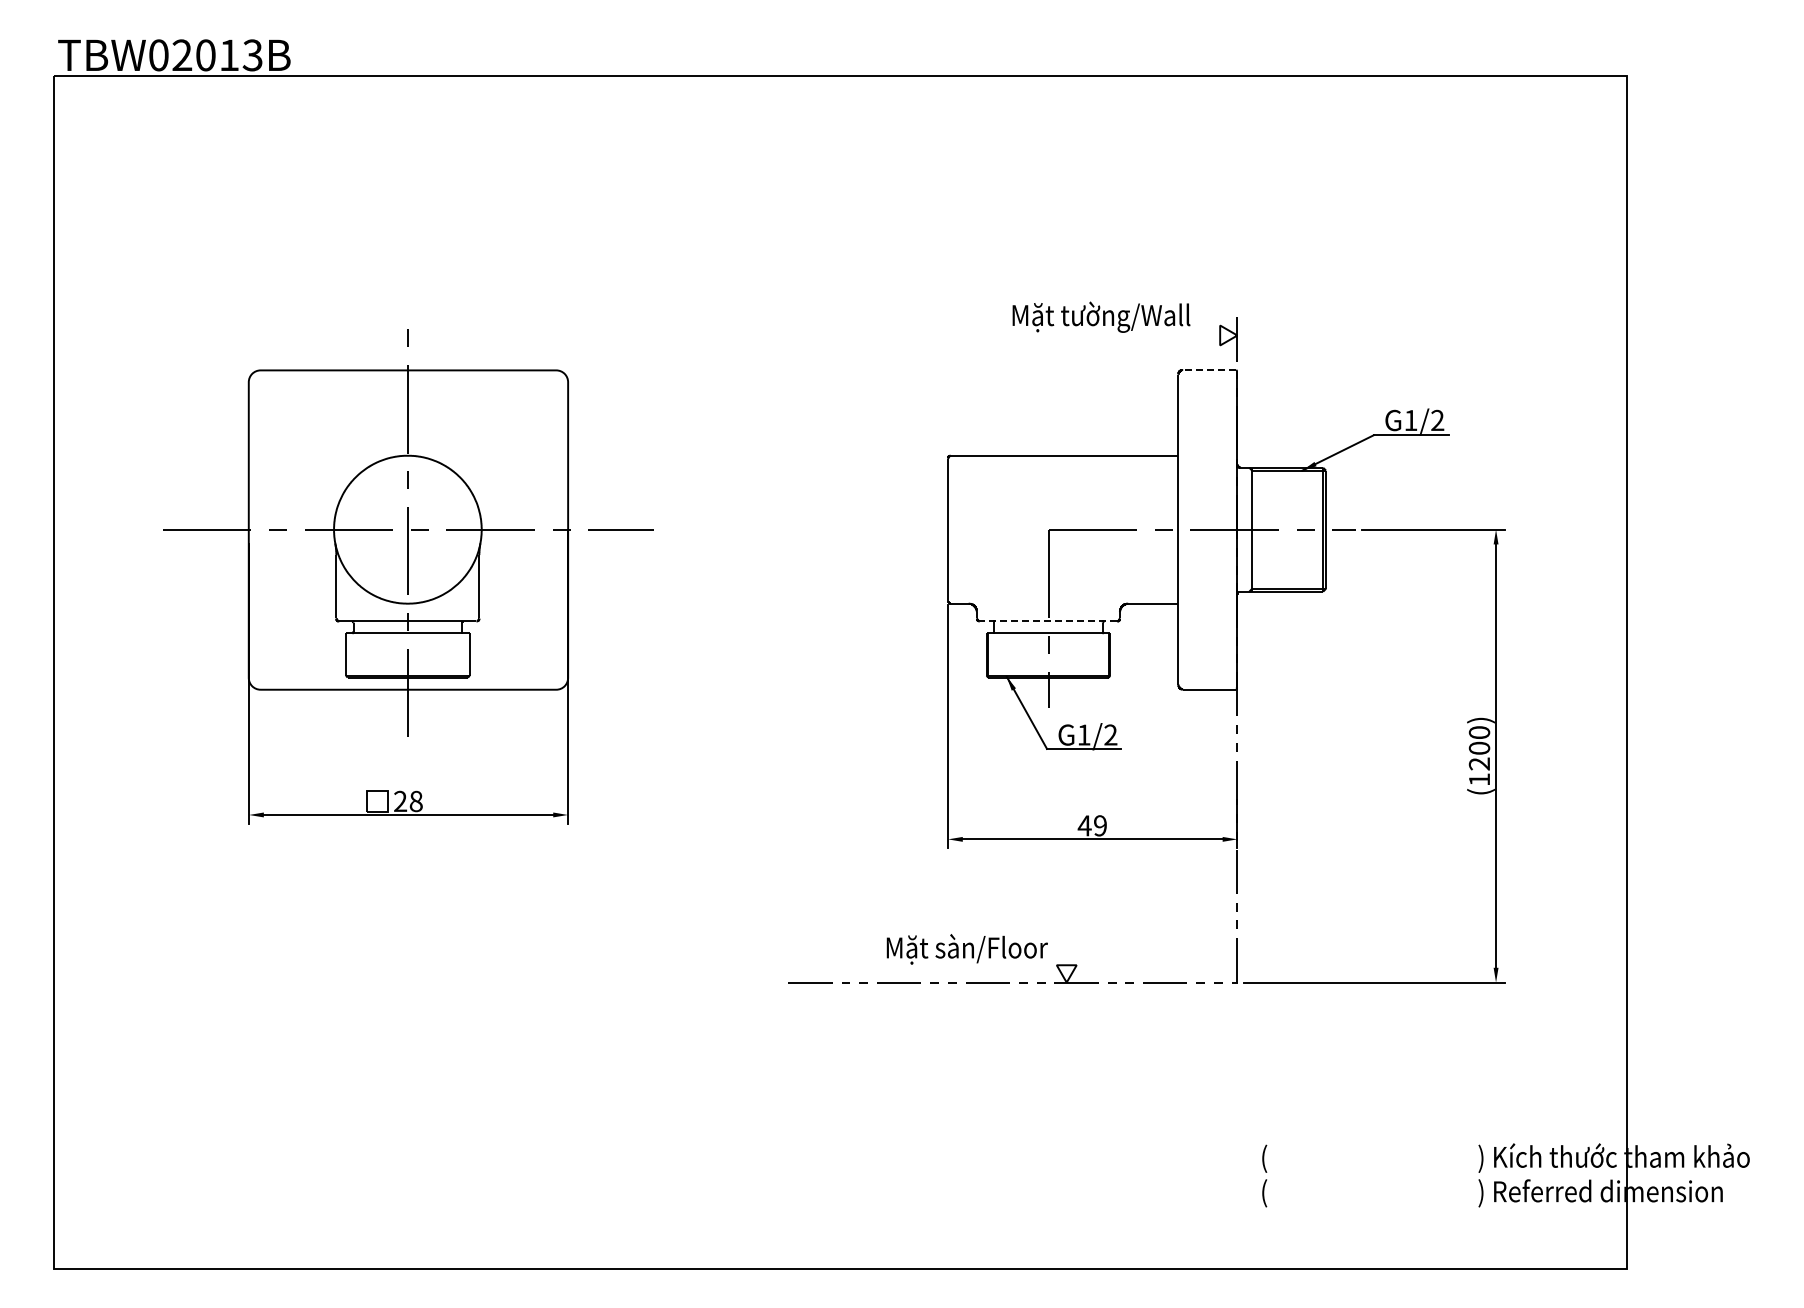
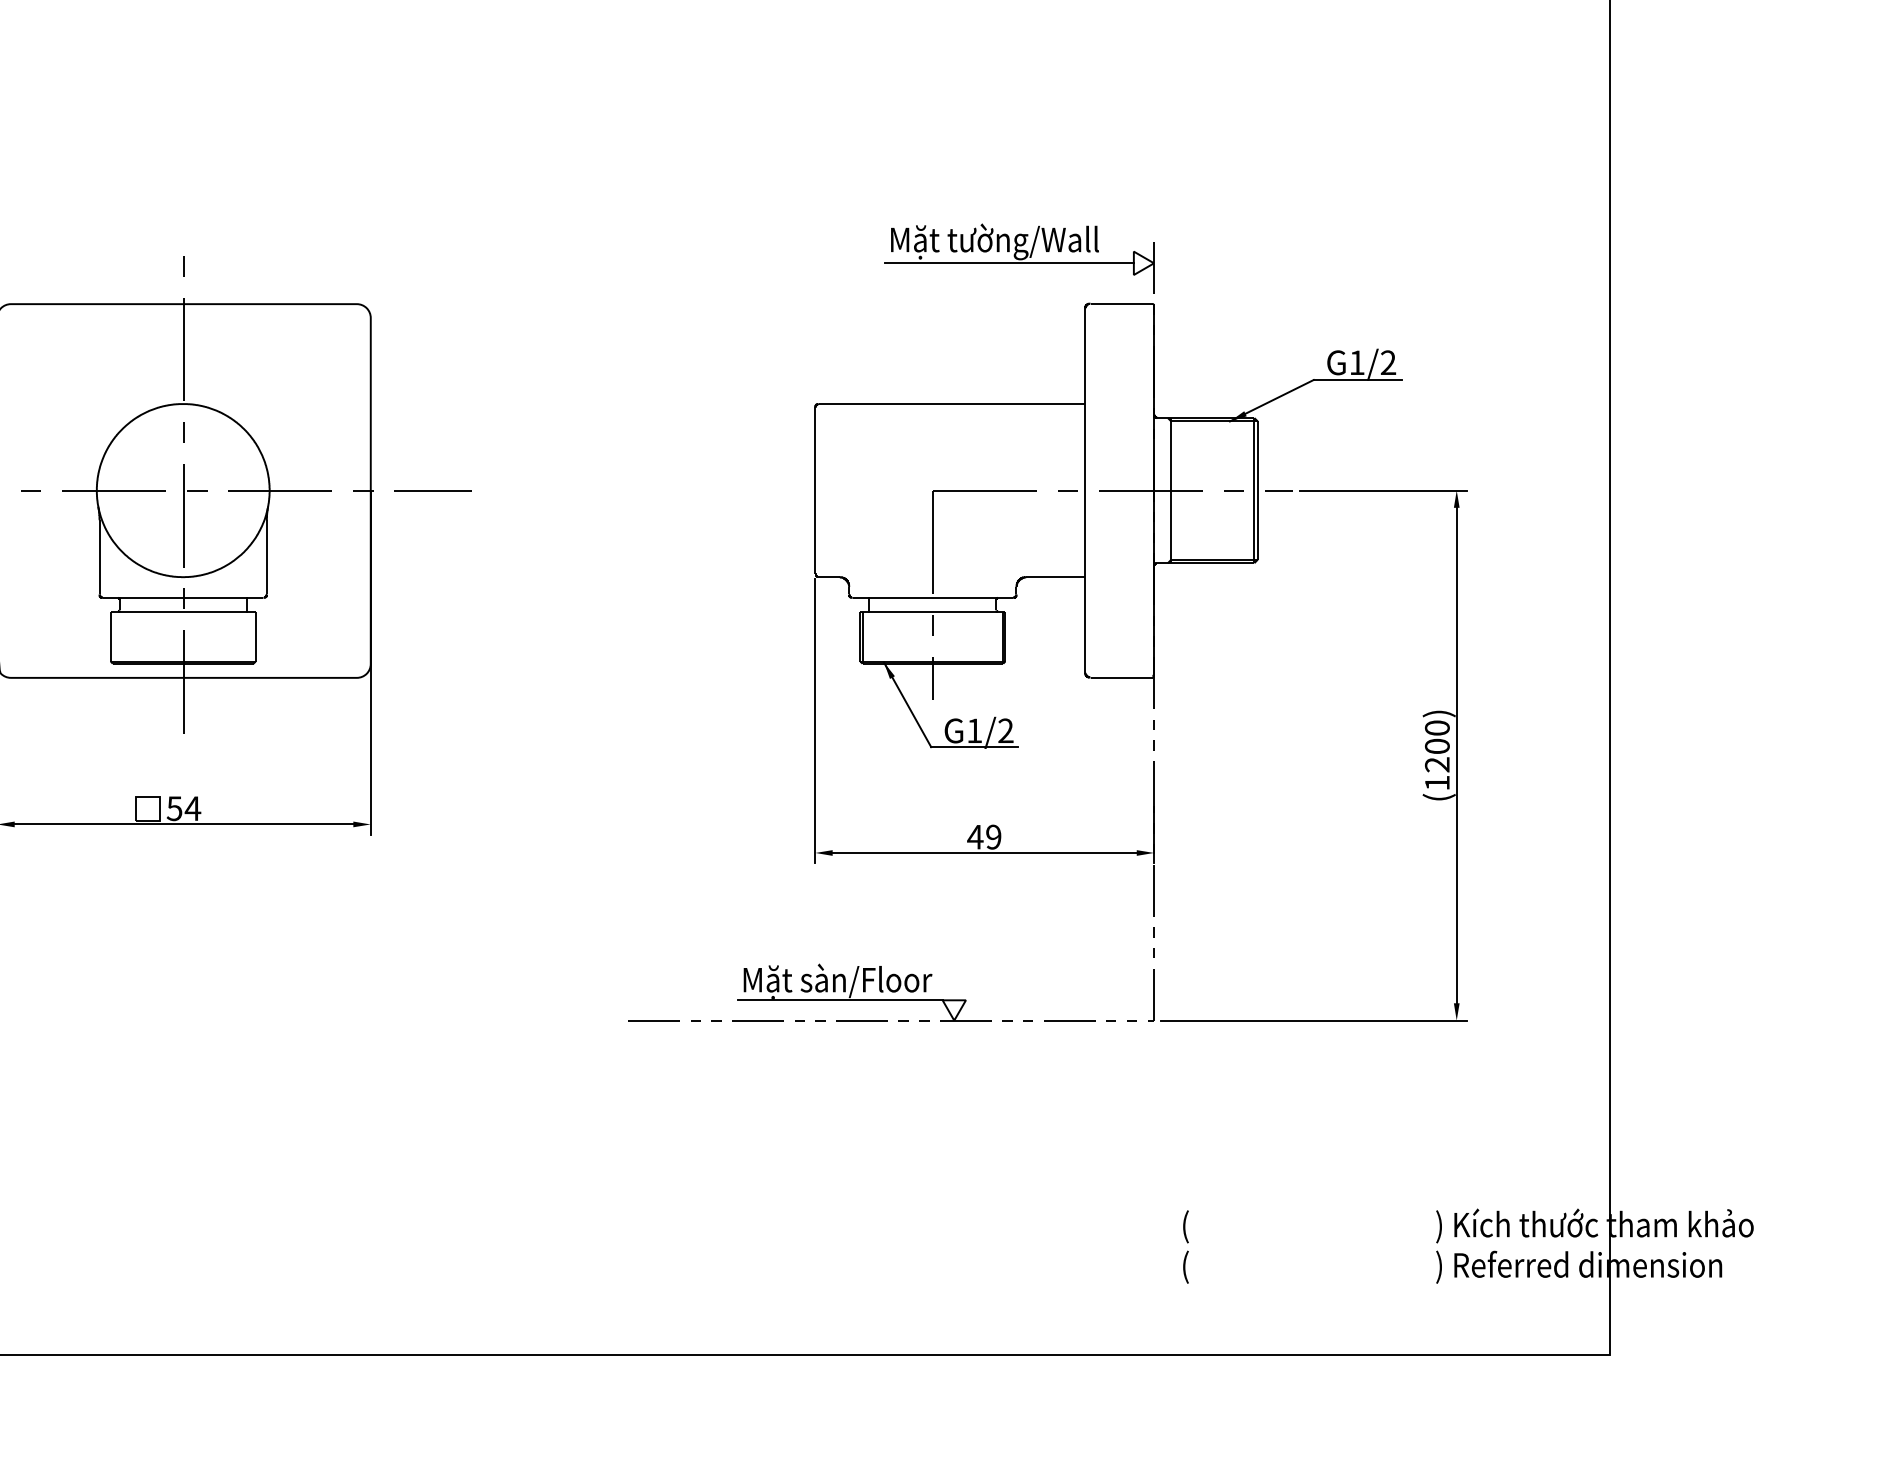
line: (1113, 335) -> (1009, 263), added
line: (1209, 369) -> (1121, 303), dashed -> solid
line: (1048, 621) -> (932, 598), dashed -> solid
text: (408, 801) -> (183, 808), 28 -> 54
line: (968, 965) -> (839, 1000), added

